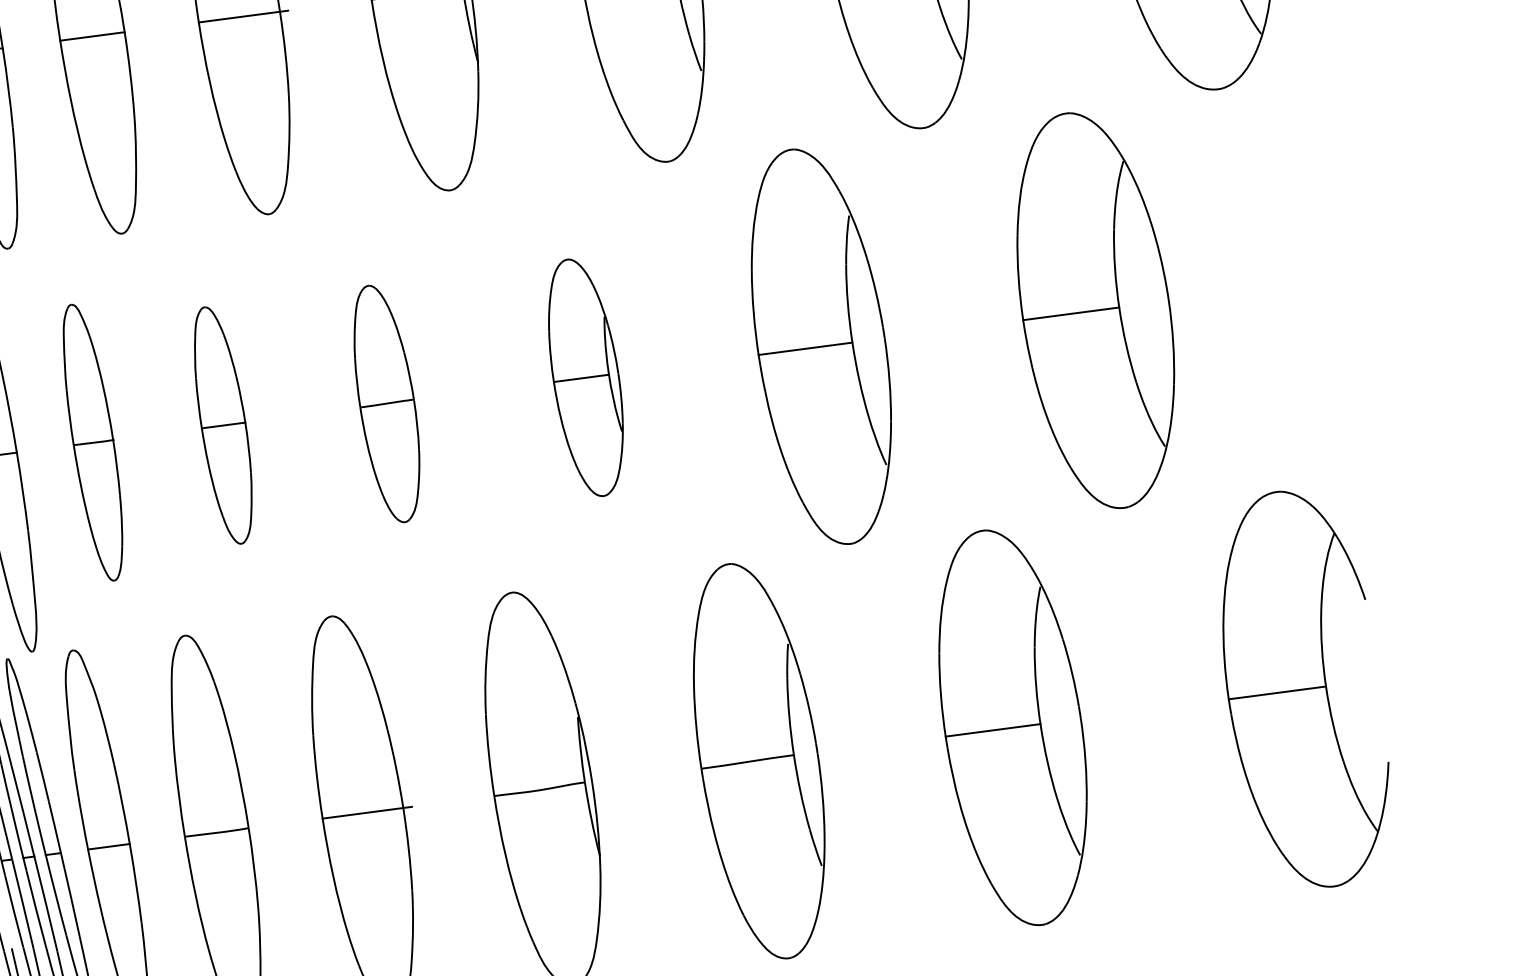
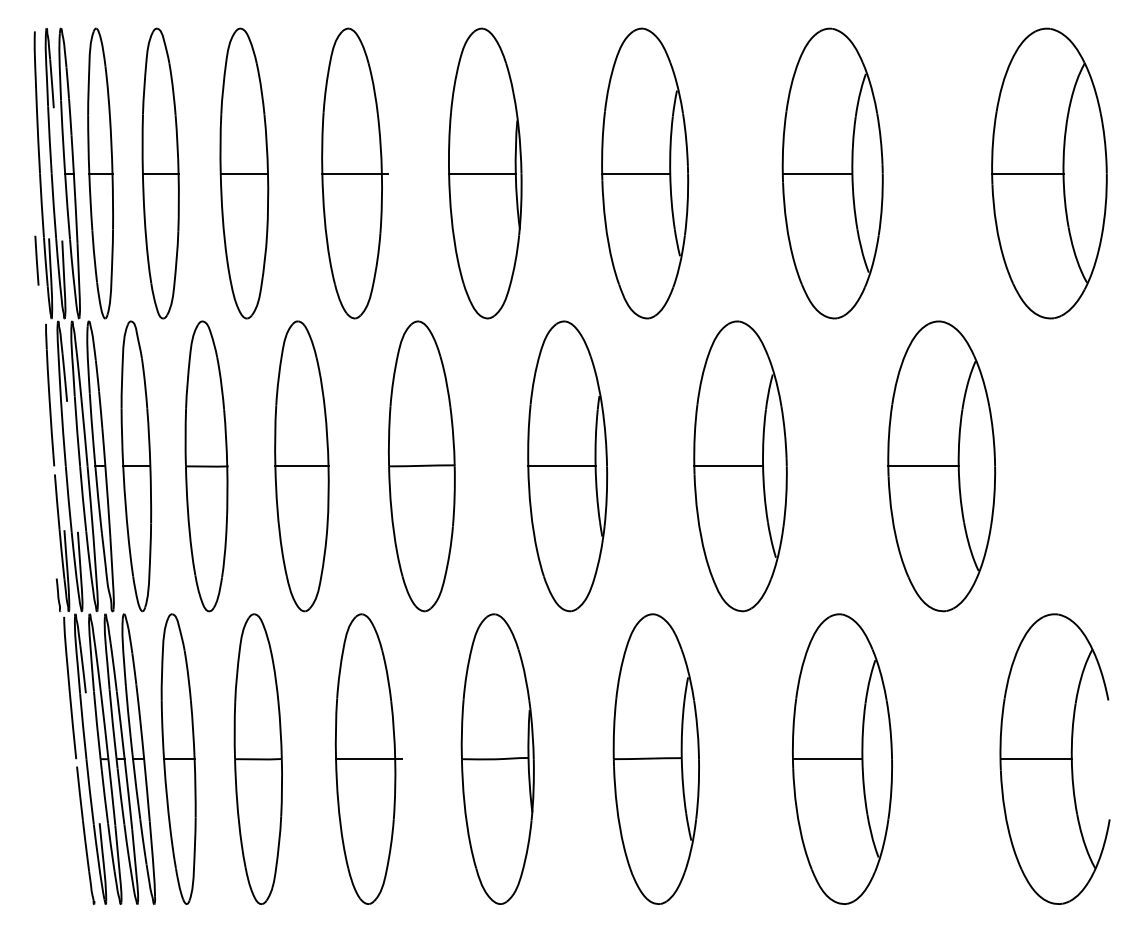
part: (585, 377) -> (567, 466), size x1.67
part: (386, 404) -> (421, 466), size x1.67
part: (222, 425) -> (301, 466), size x1.67
part: (93, 442) -> (206, 466), size x1.43

